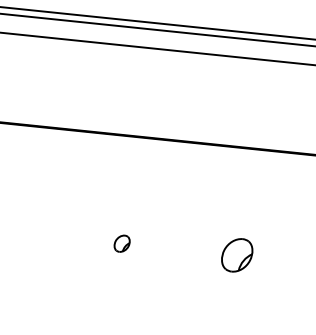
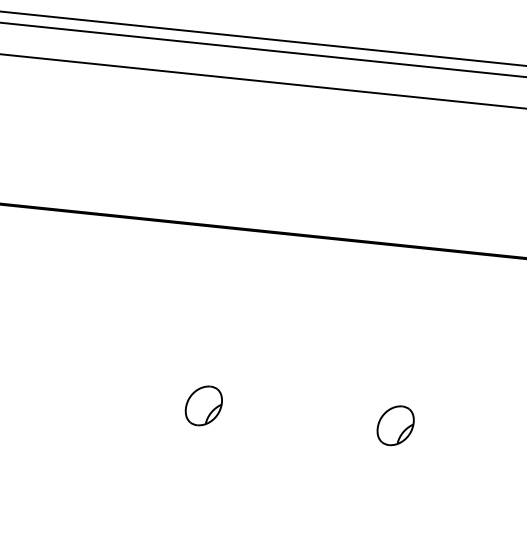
part: (121, 243) -> (202, 405), size x1.43
part: (237, 255) -> (396, 425), size x0.71

